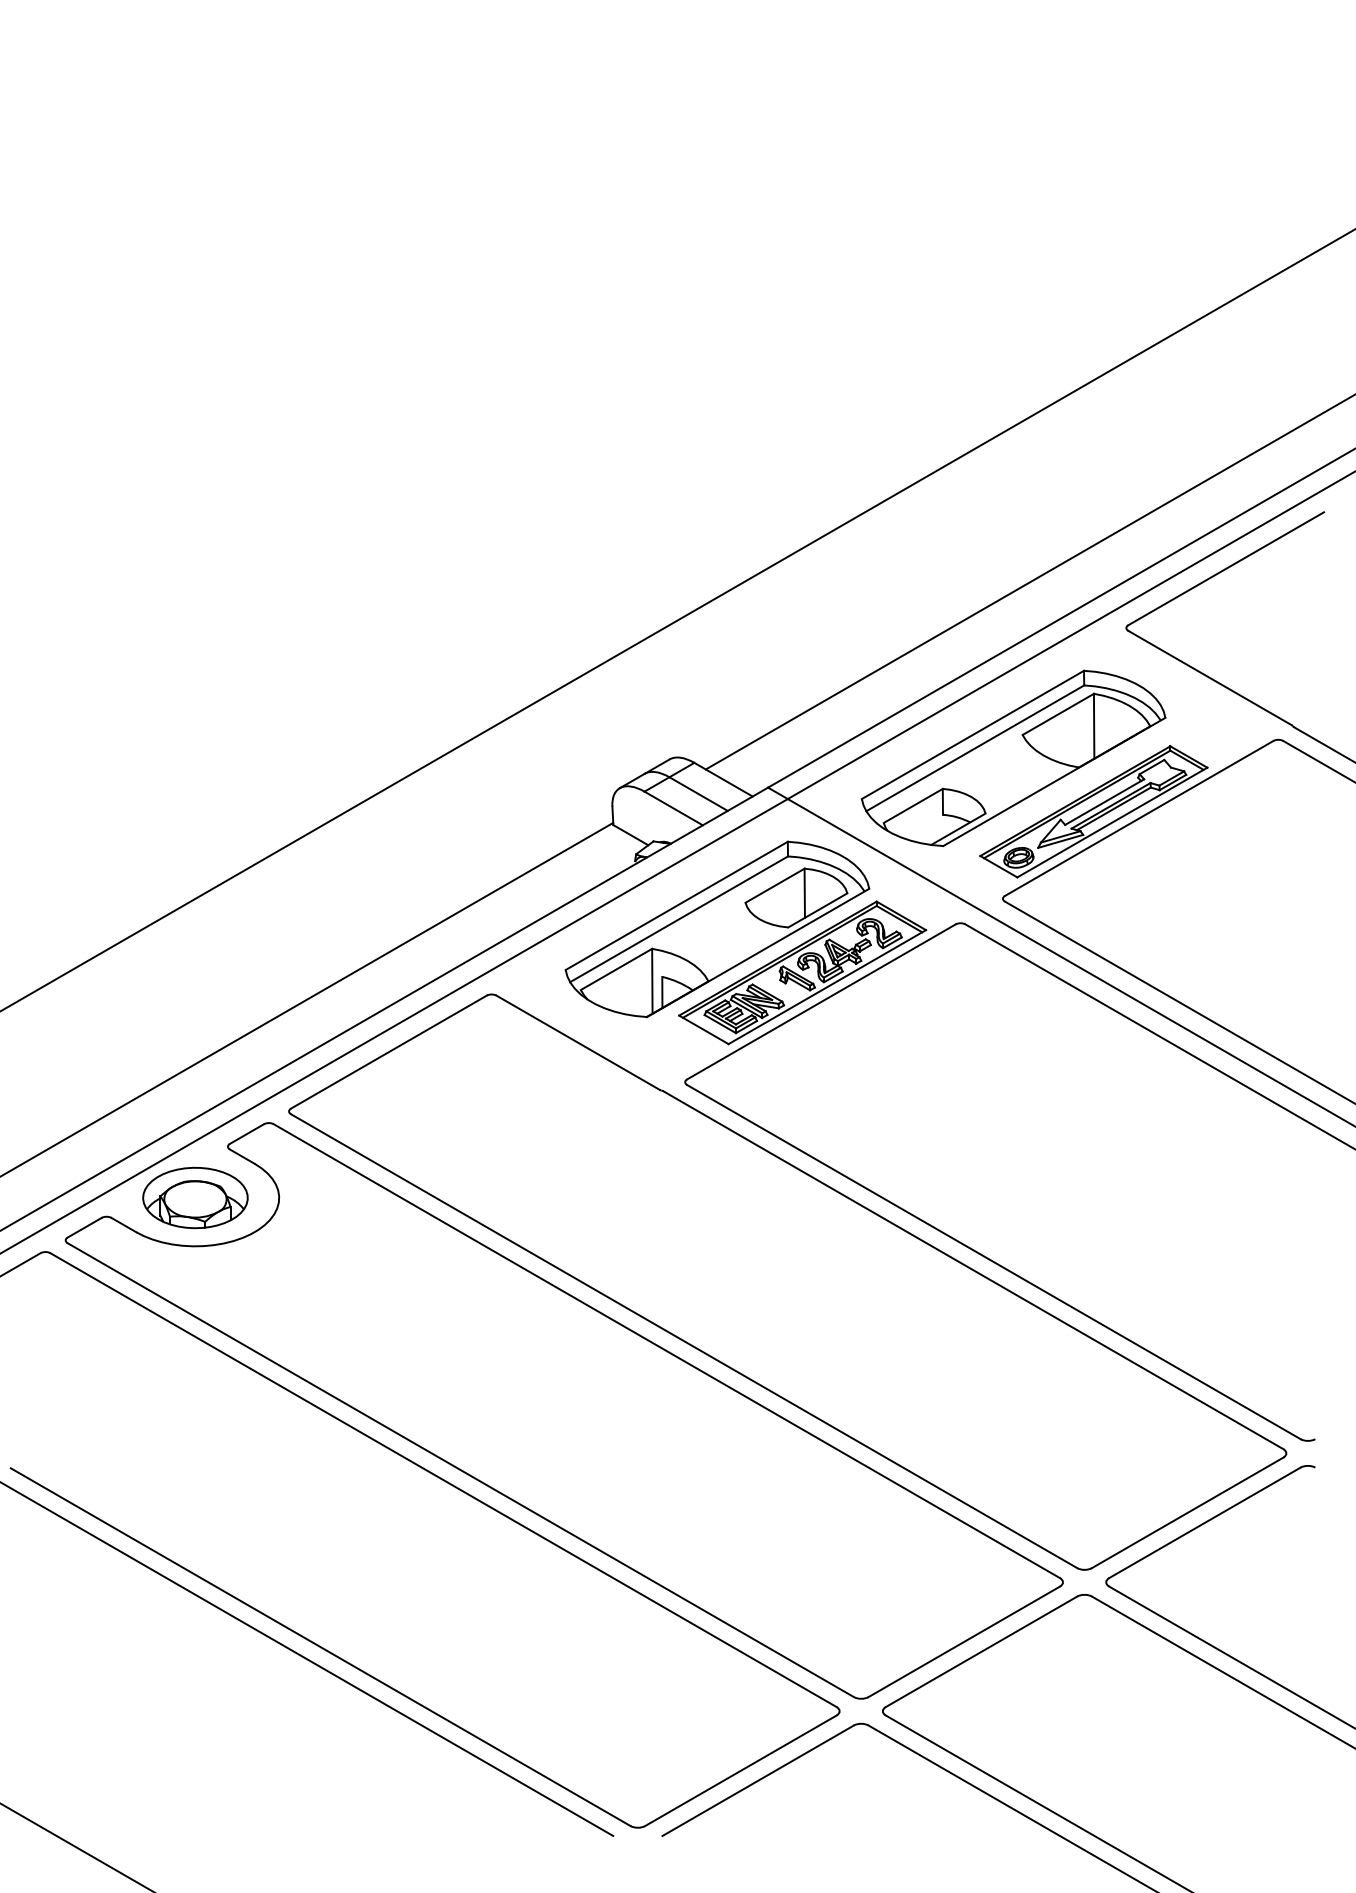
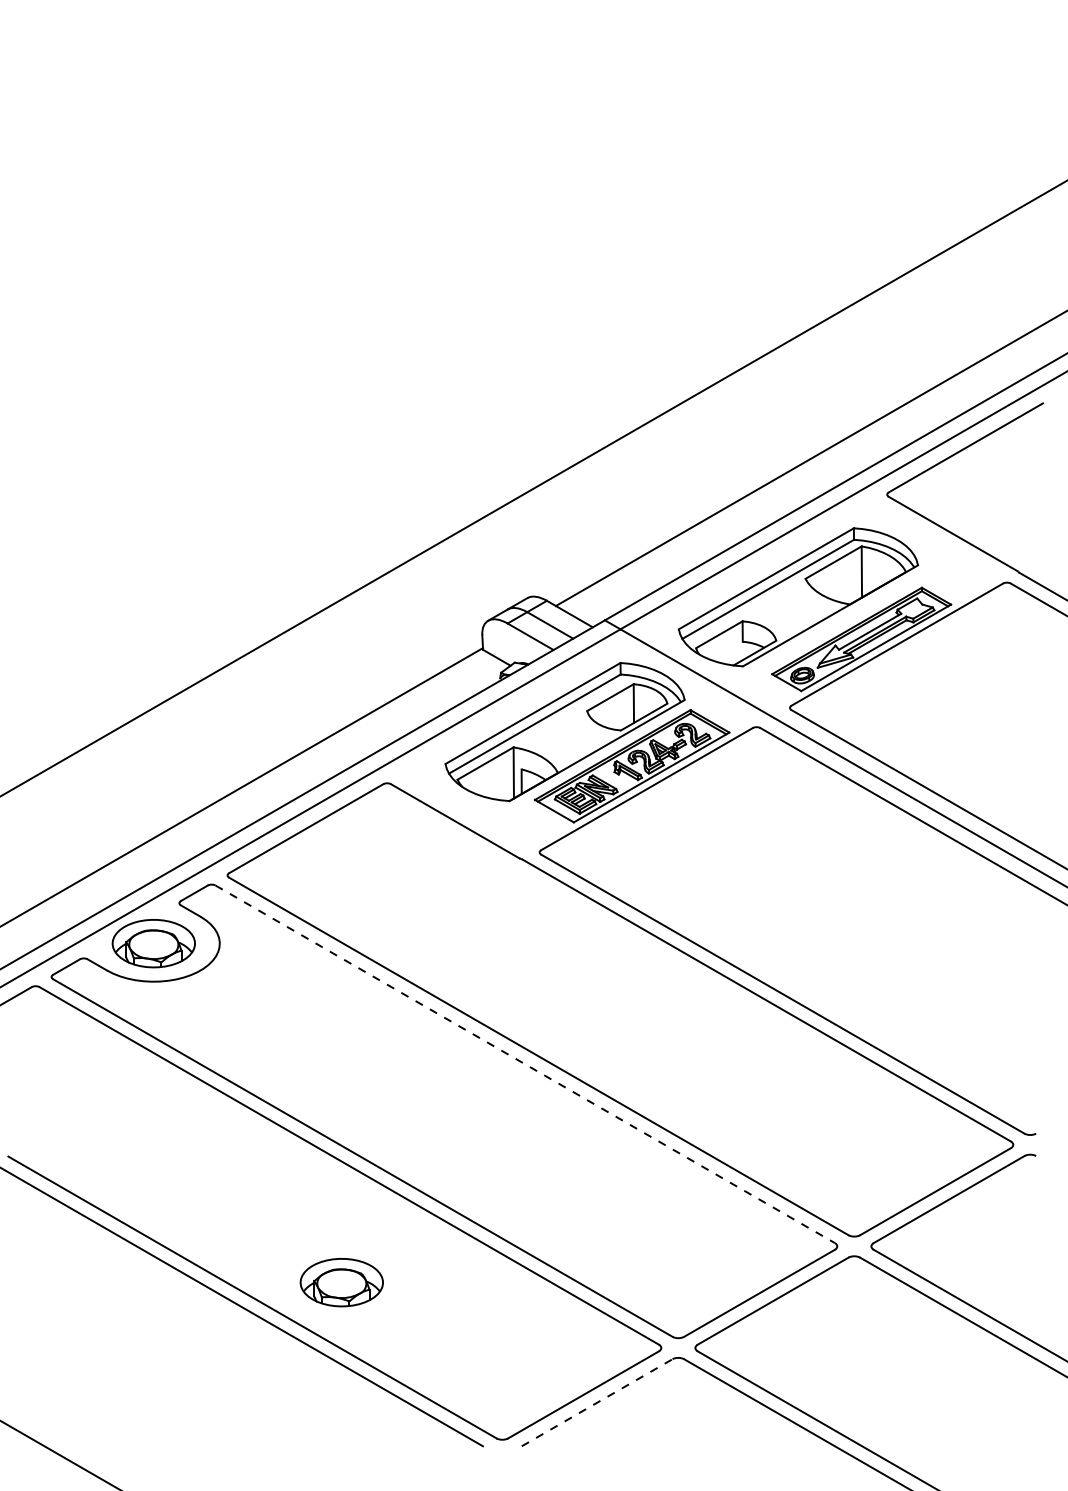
line: (667, 1351) -> (525, 1064), solid -> dashed
part: (433, 1628) -> (341, 1282), added
line: (758, 1780) -> (597, 1402), solid -> dashed

